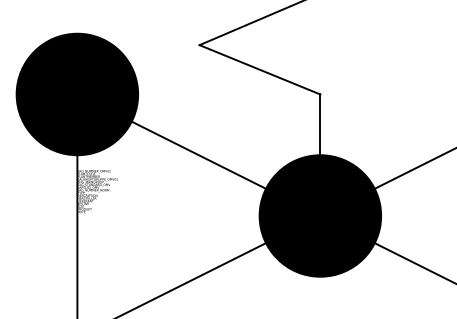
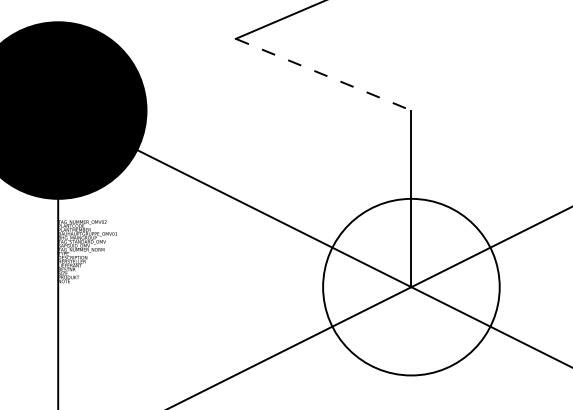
line: (260, 70) -> (324, 75), solid -> dashed
fill: (320, 215) -> (411, 286), removed

